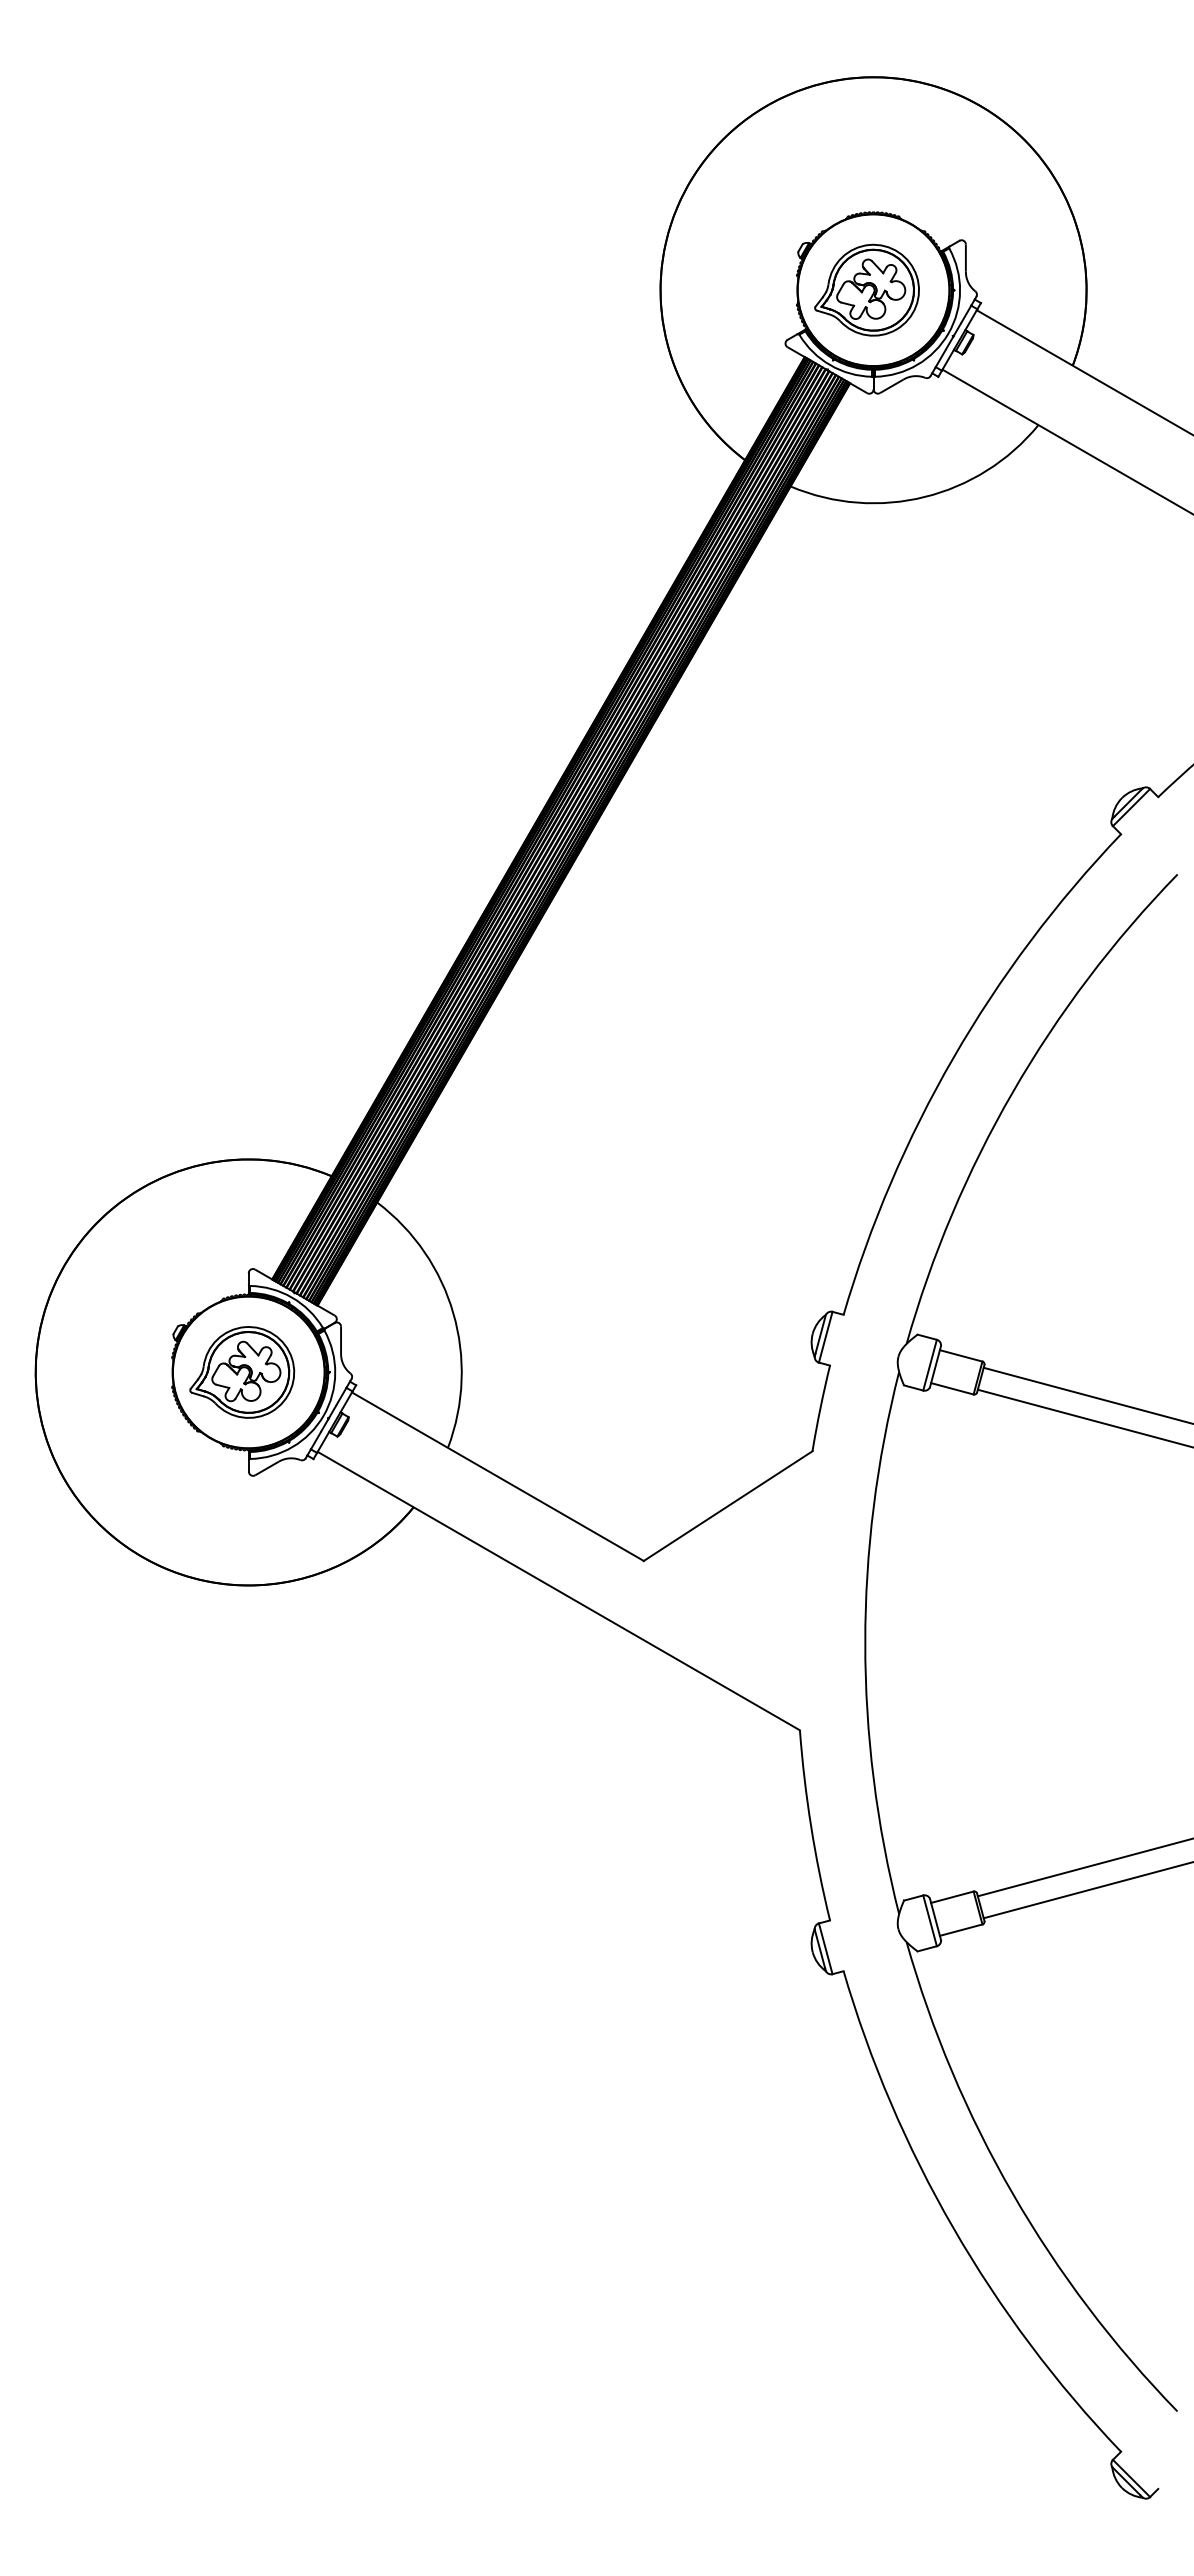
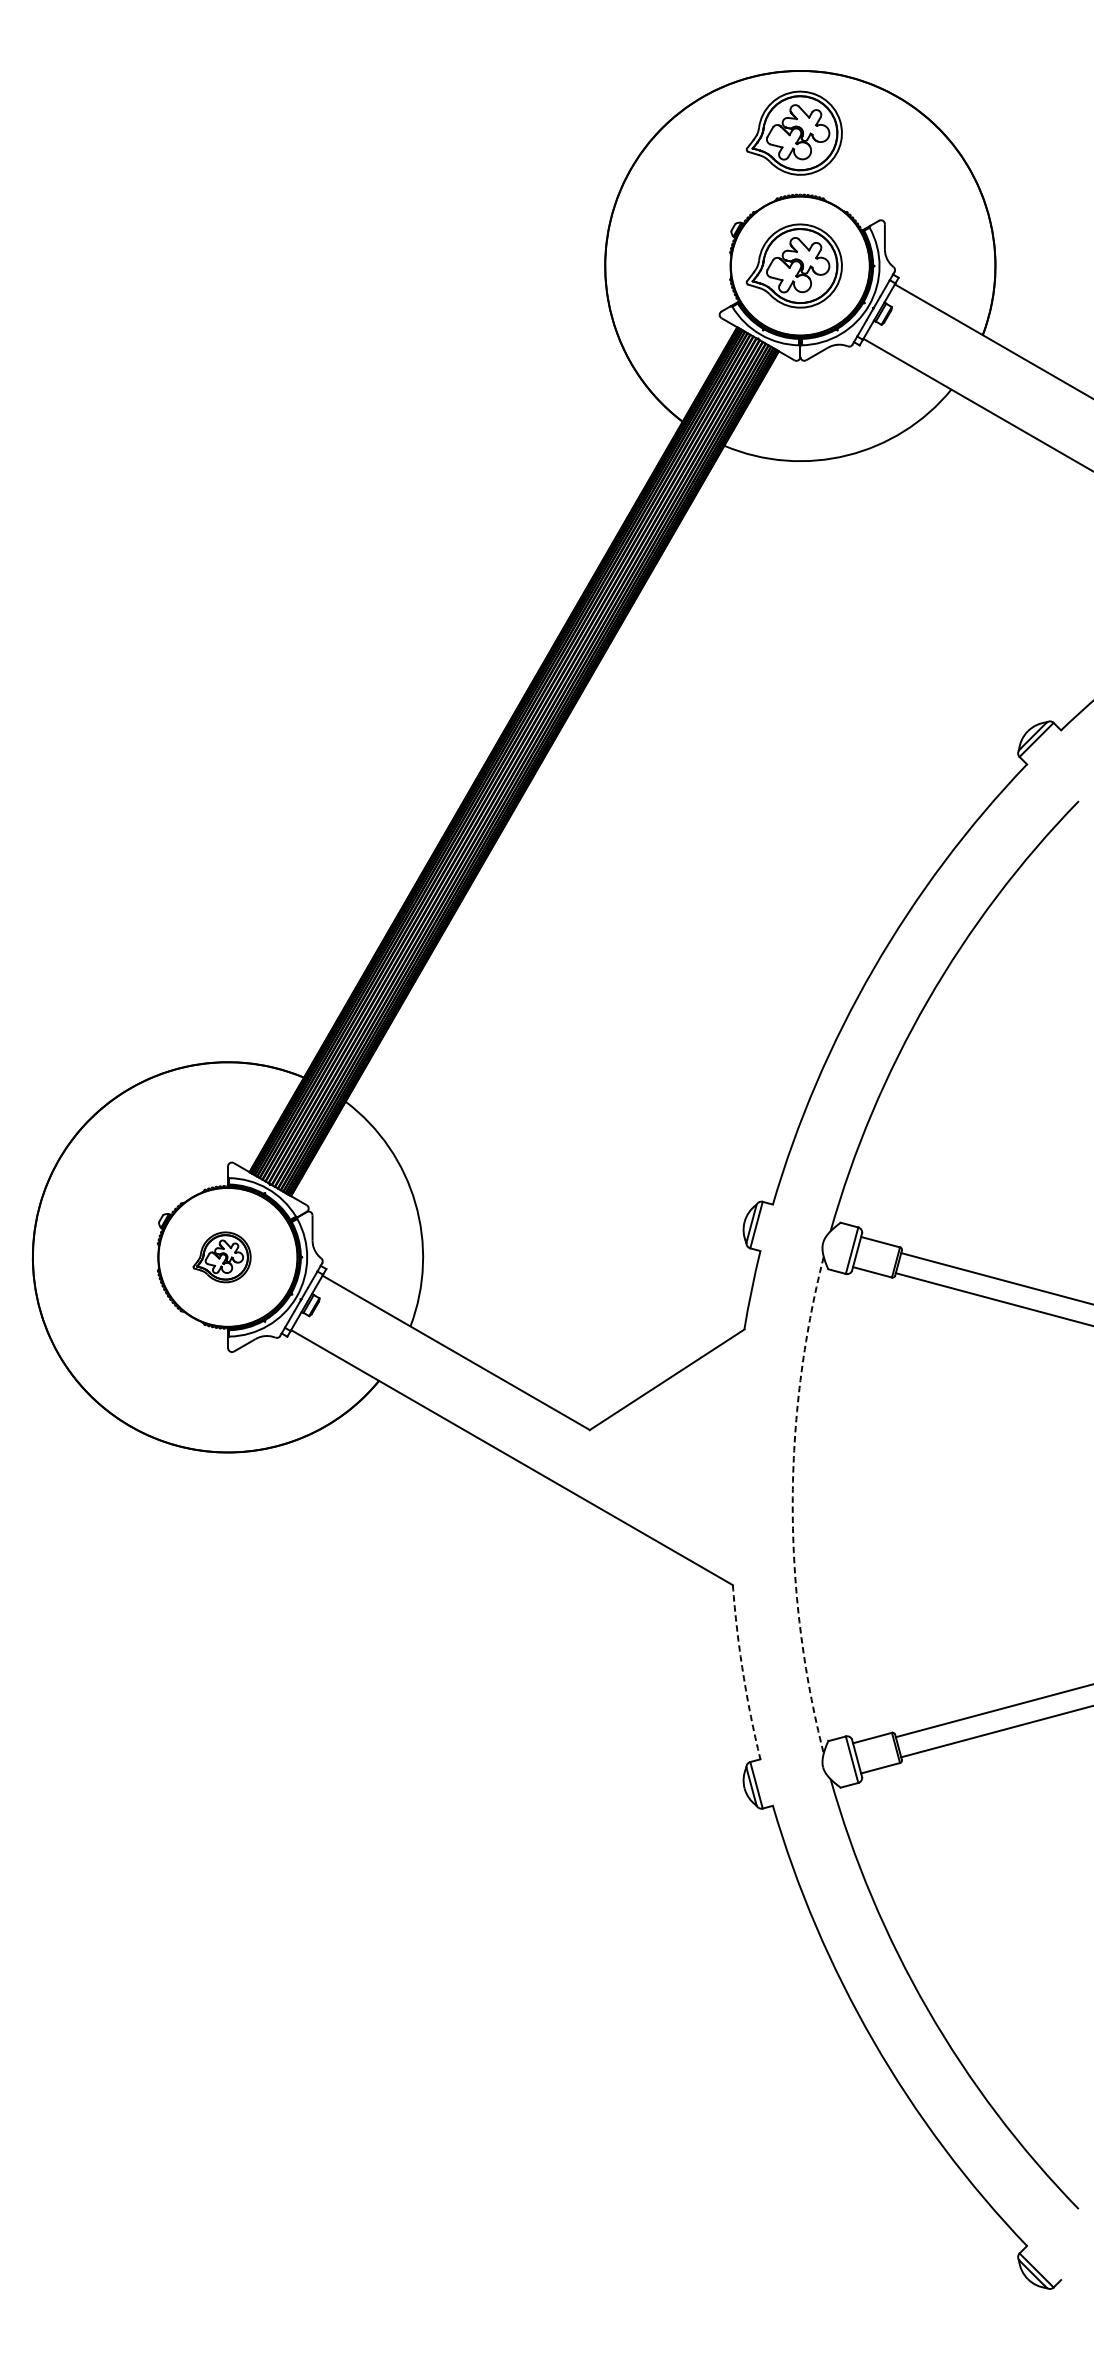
part: (866, 144) -> (793, 132), added
part: (242, 1372) -> (222, 1257), size x0.6
arc: (865, 1643) -> (792, 1505), solid -> dashed
arc: (811, 1826) -> (743, 1673), solid -> dashed

